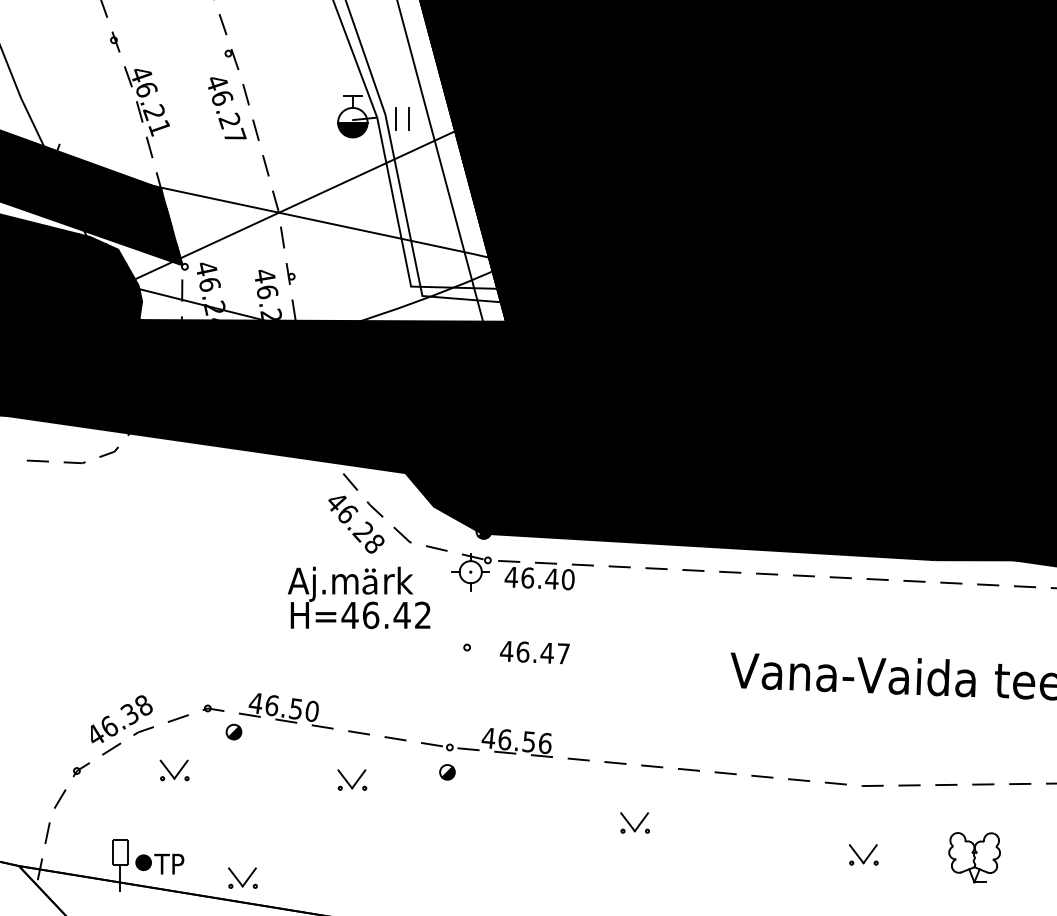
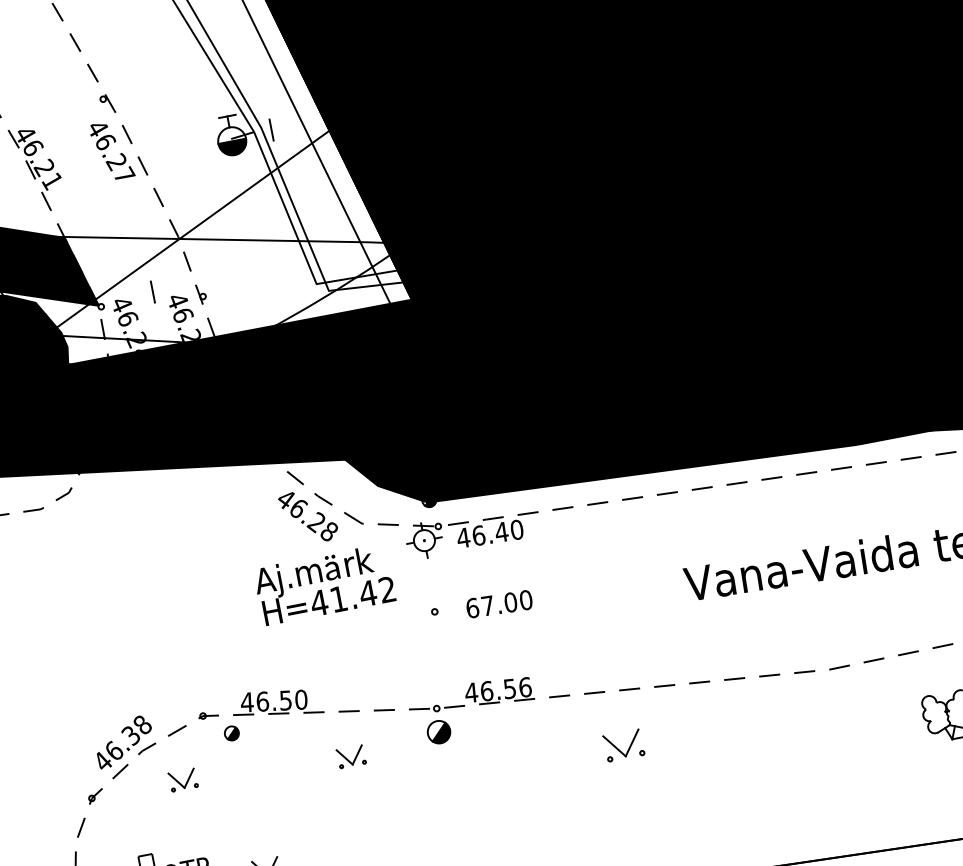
line: (408, 118) -> (152, 291), moved
text: (371, 615) -> (339, 599), H=46.42 -> H=41.42
text: (534, 652) -> (498, 604), 46.47 -> 67.00
part: (447, 772) -> (439, 732), size x1.6
part: (634, 822) -> (623, 745), size x1.4
part: (863, 854) -> (843, 733), removed

